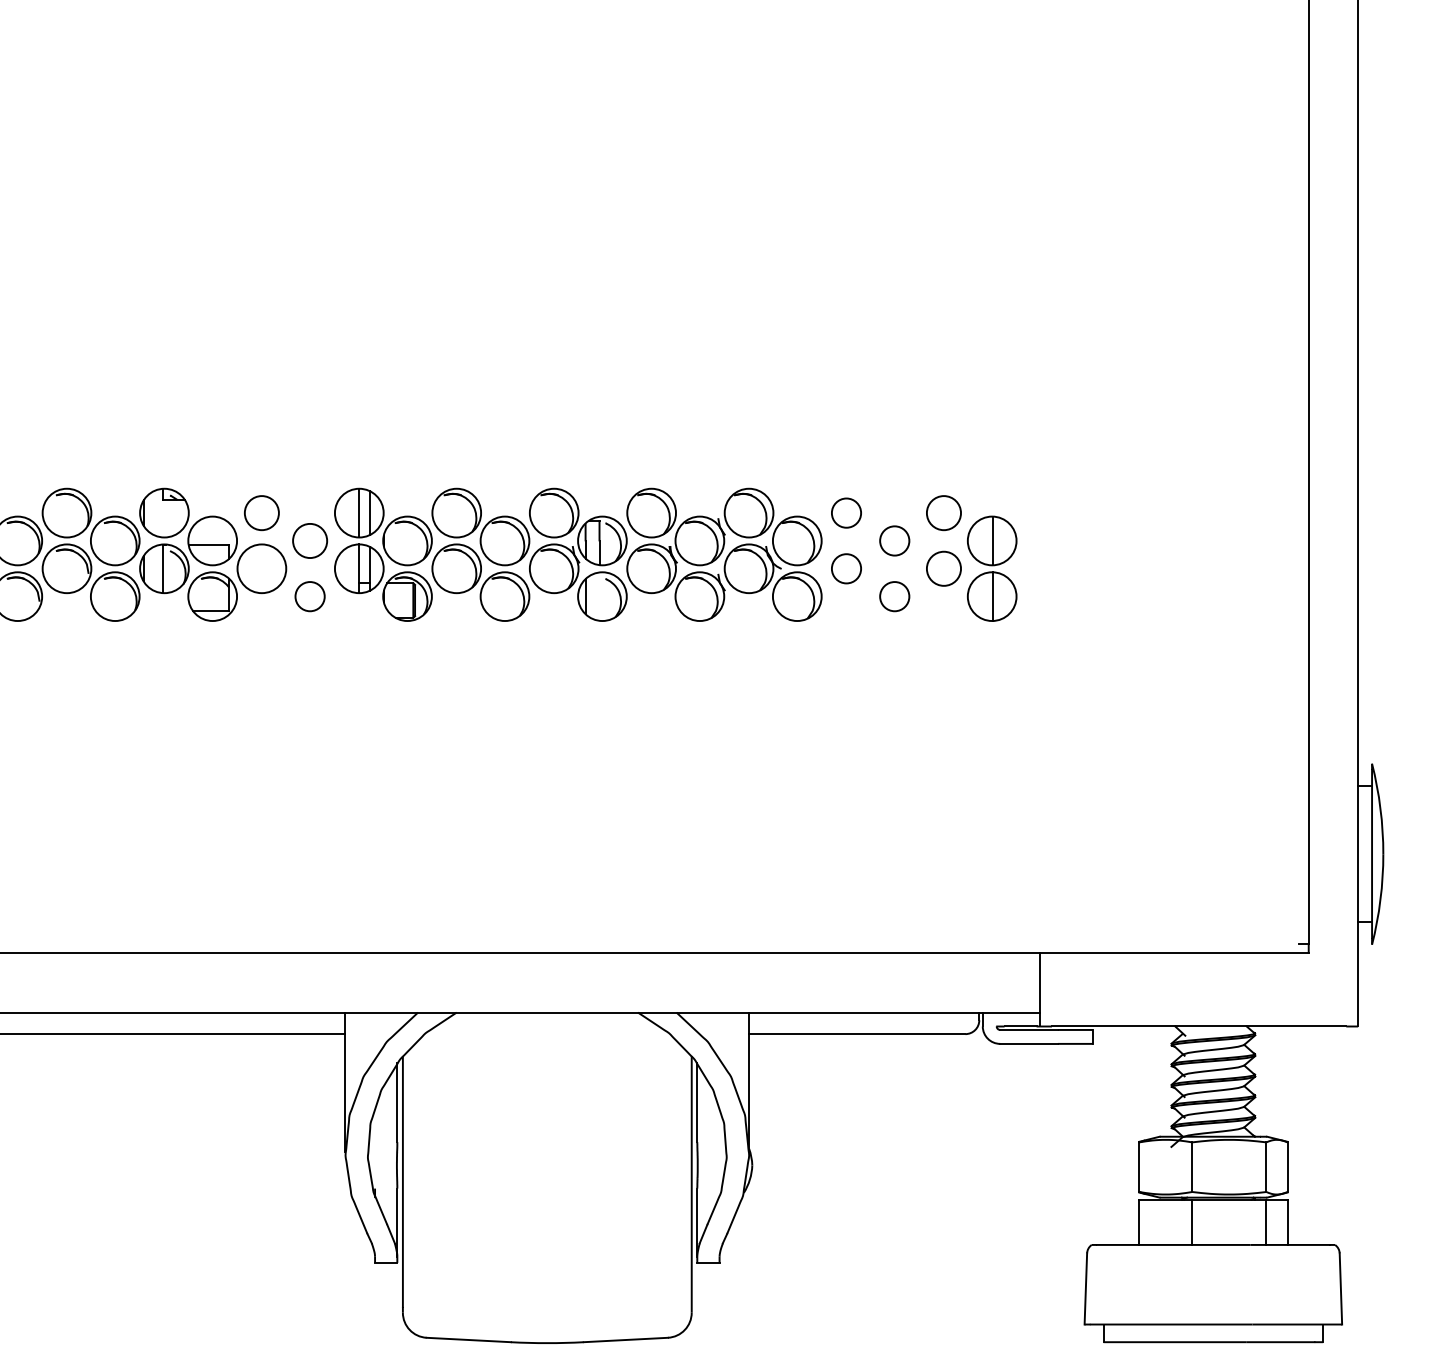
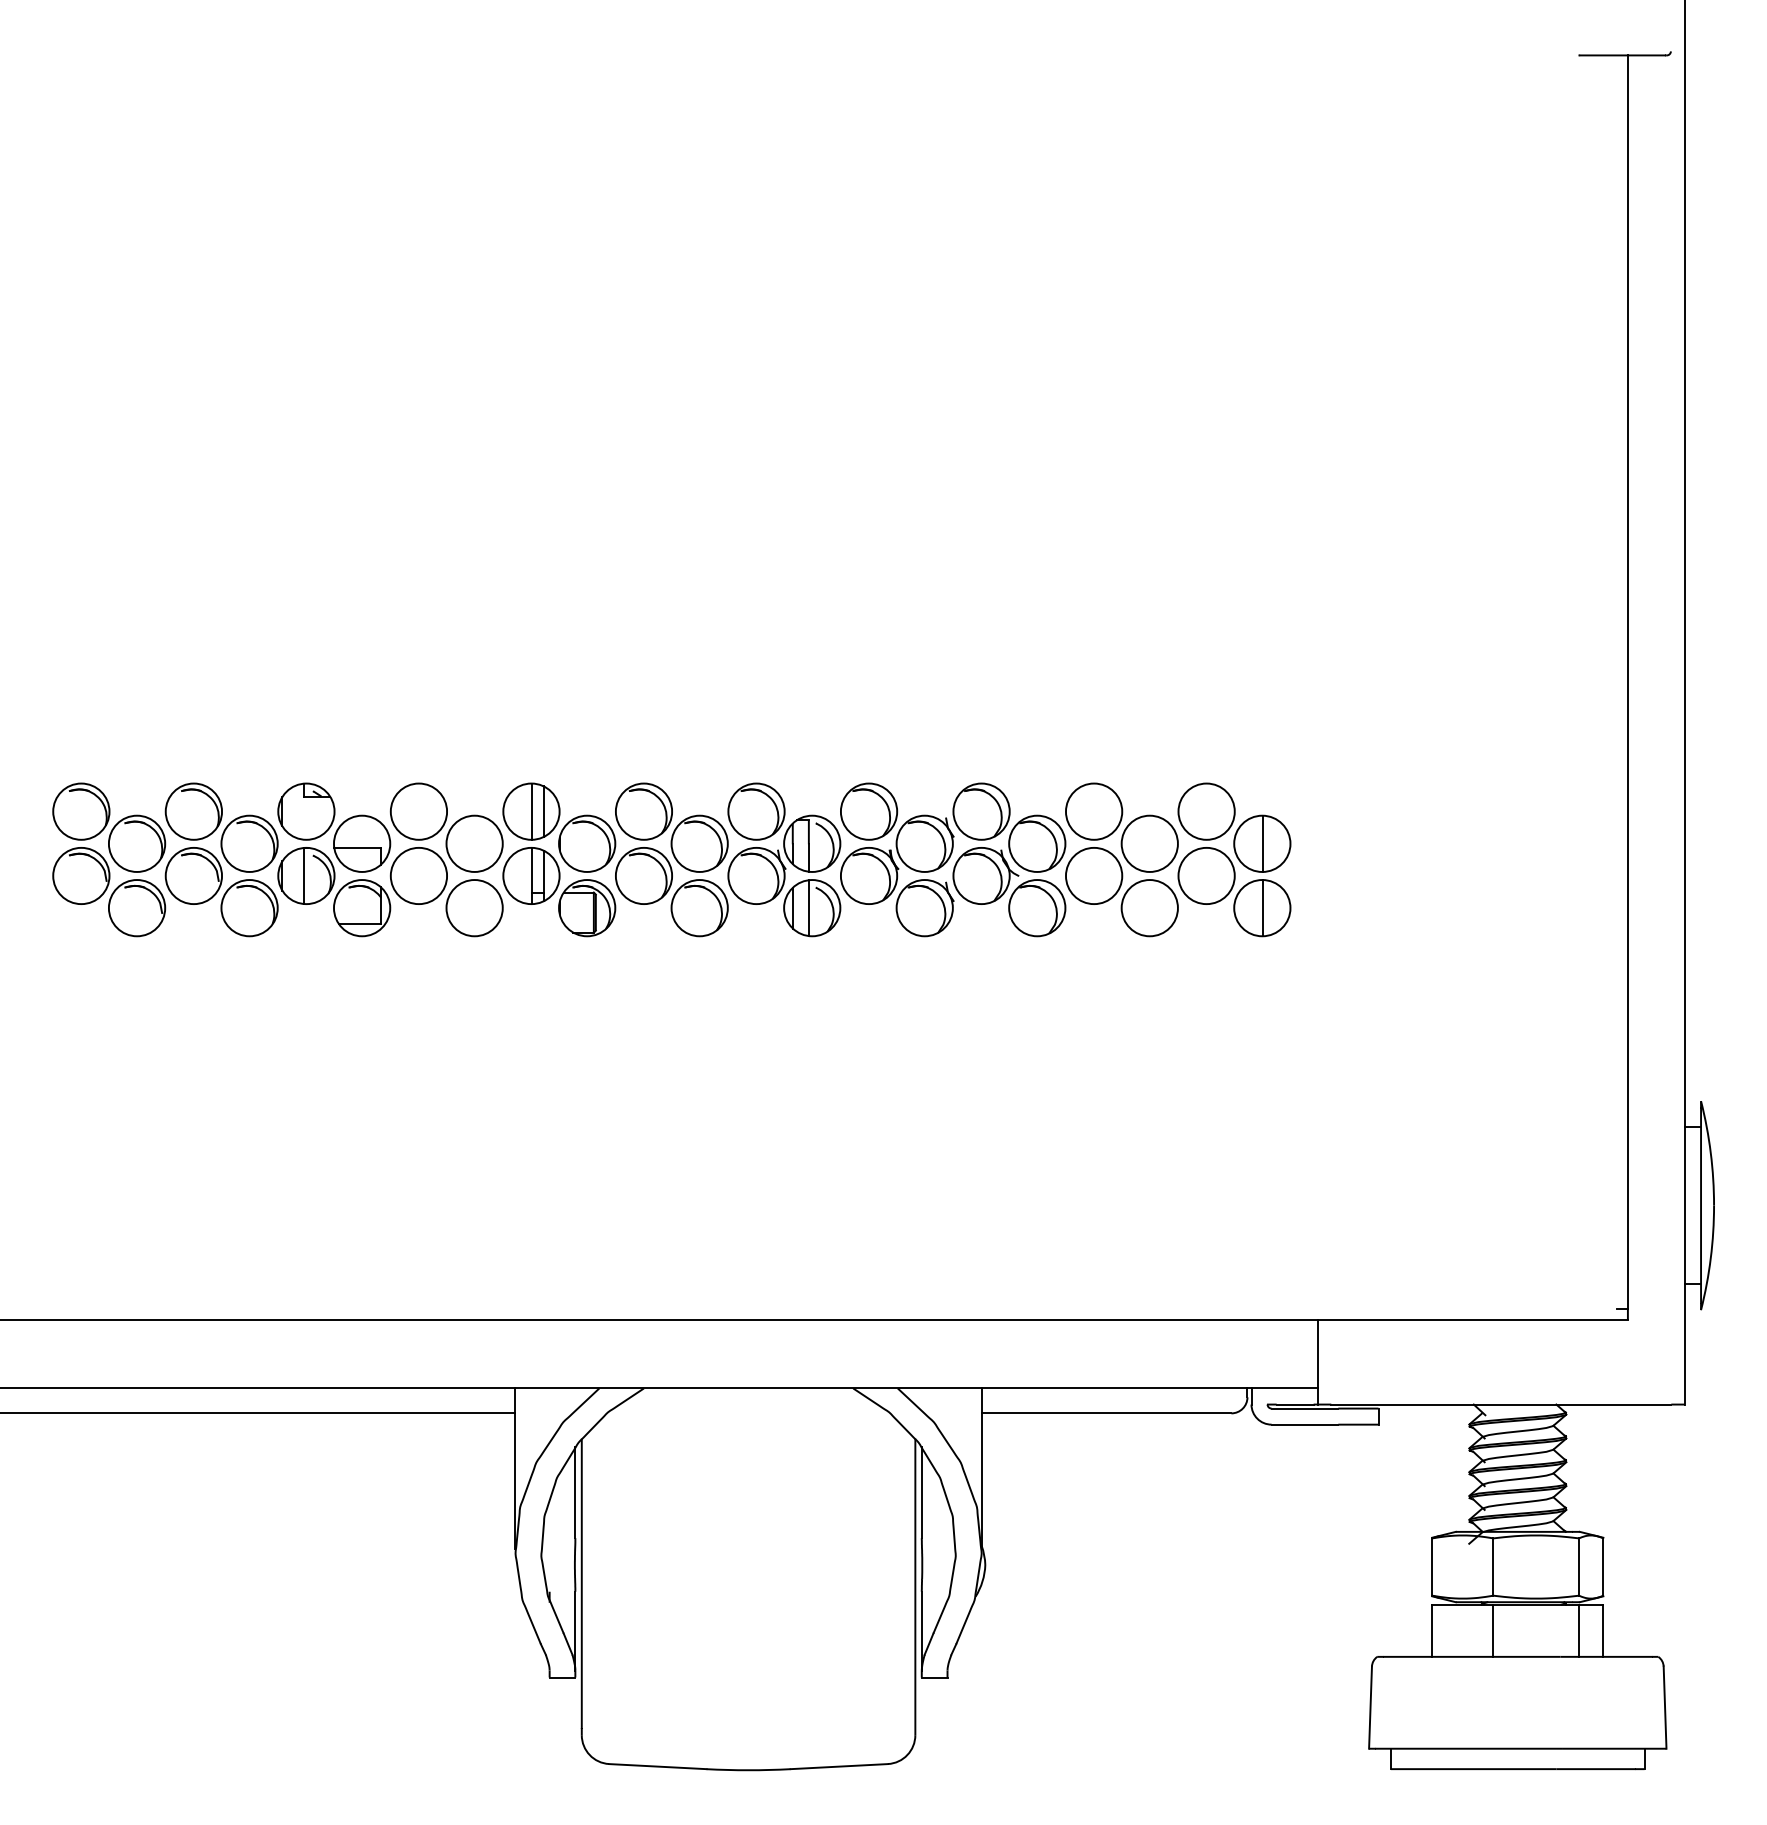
circle: (261, 512) -> (418, 811), size x1.43
circle: (845, 512) -> (1093, 811), size x1.67
circle: (943, 512) -> (1206, 811), size x1.43
circle: (309, 540) -> (474, 843), size x1.43
circle: (894, 540) -> (1149, 843), size x1.67
circle: (845, 568) -> (1093, 875), size x1.67
circle: (943, 568) -> (1206, 875), size x1.43
circle: (309, 596) -> (474, 908), size x1.67
line: (599, 596) -> (808, 908), added
circle: (894, 596) -> (1149, 908), size x1.67

